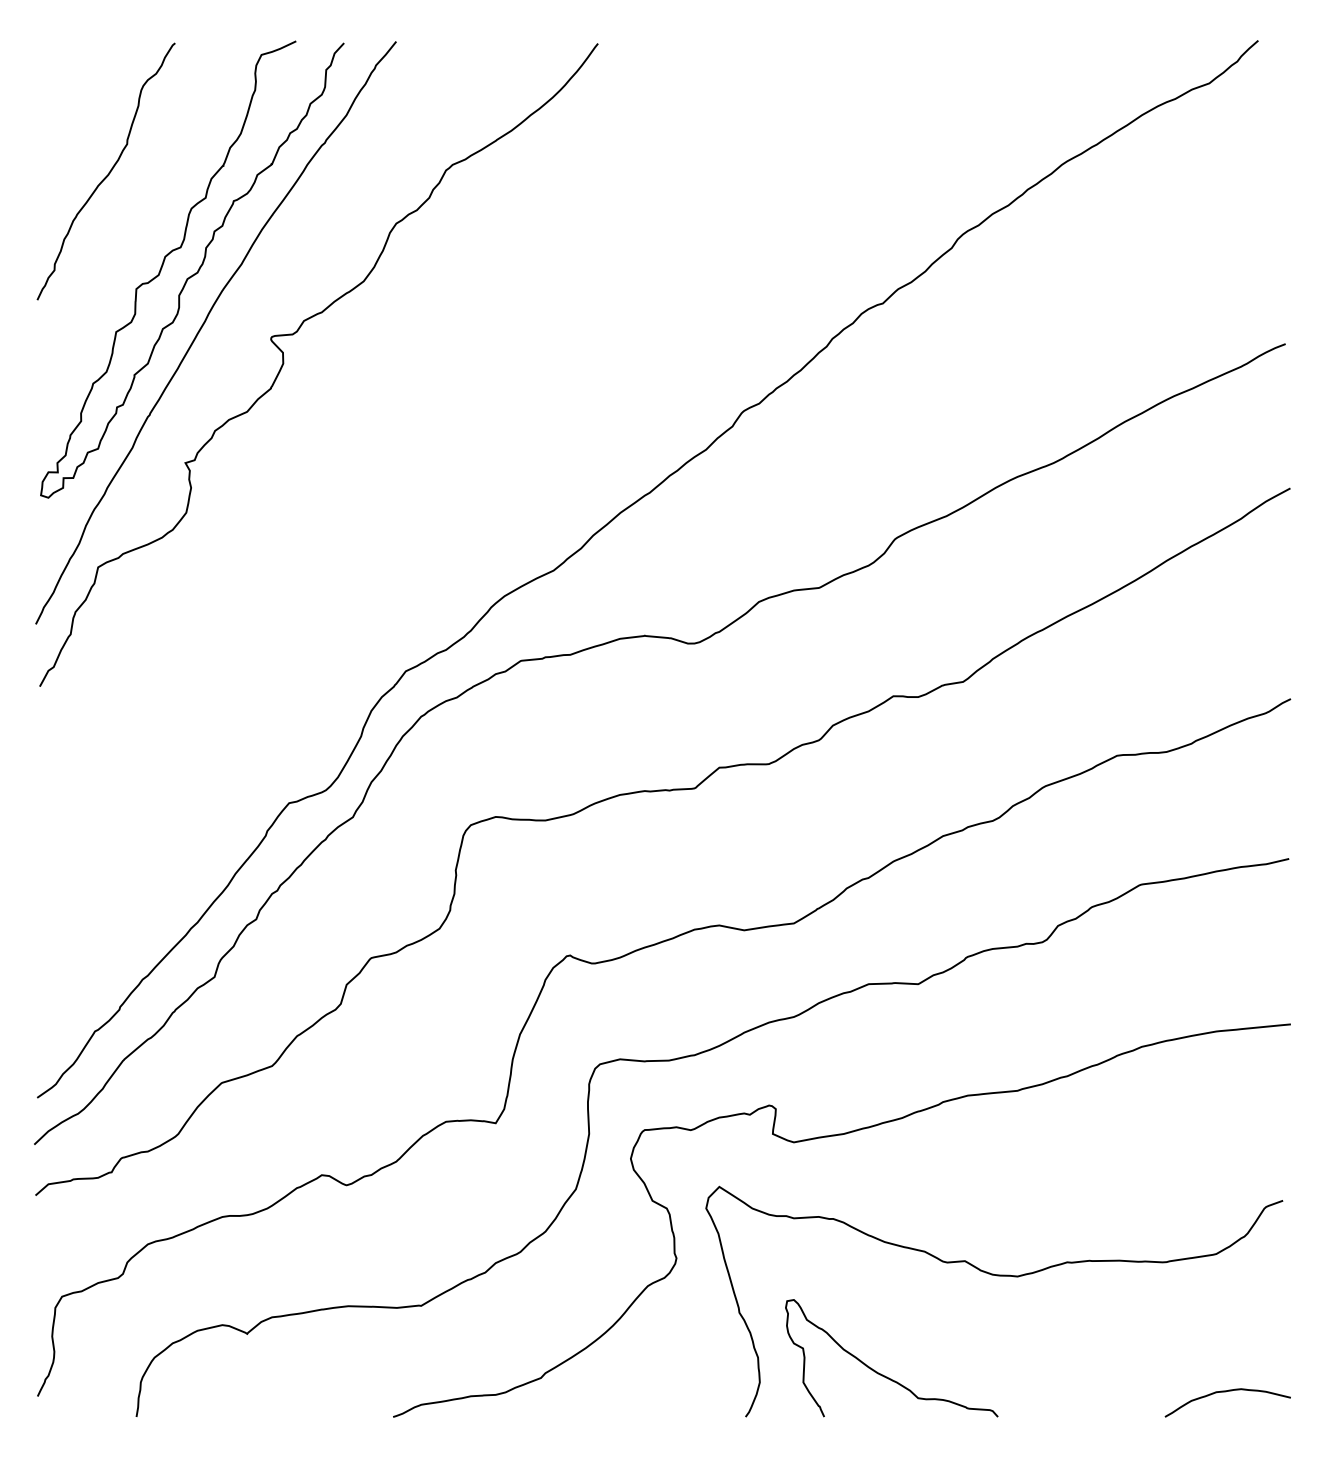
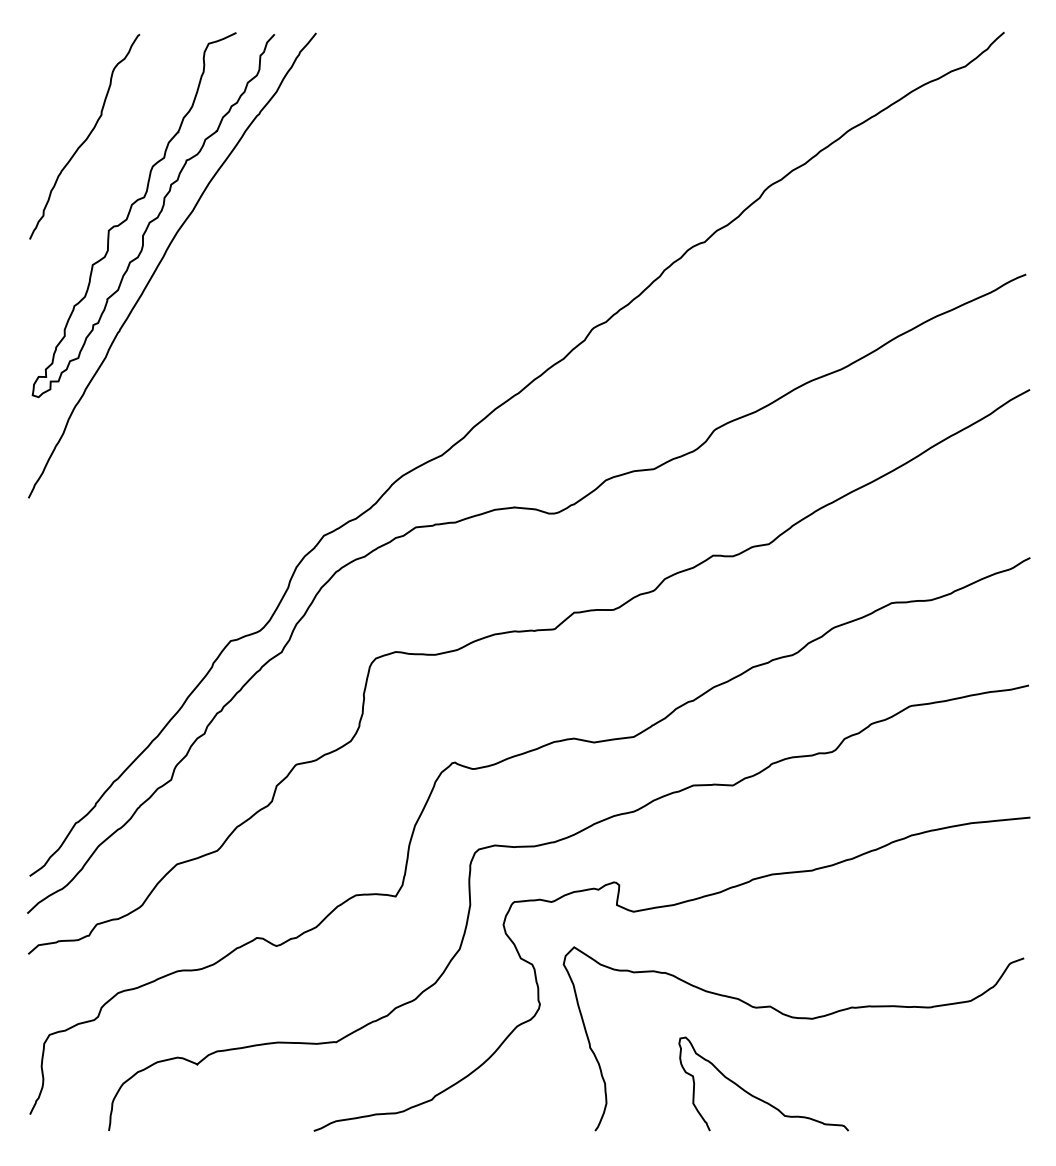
curve: (283, 365) -> (226, 291), removed
curve: (882, 1373) -> (756, 1096), moved
curve: (1227, 1392) -> (979, 1111), removed

